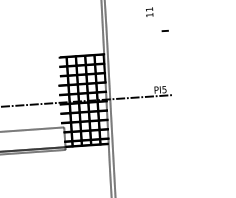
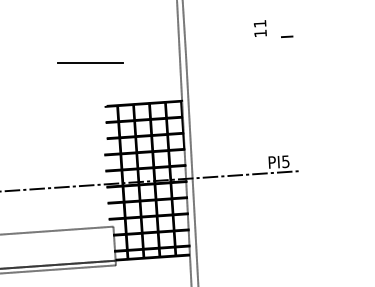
line: (164, 30) -> (285, 35), moved
line: (50, 32) -> (89, 63), added

